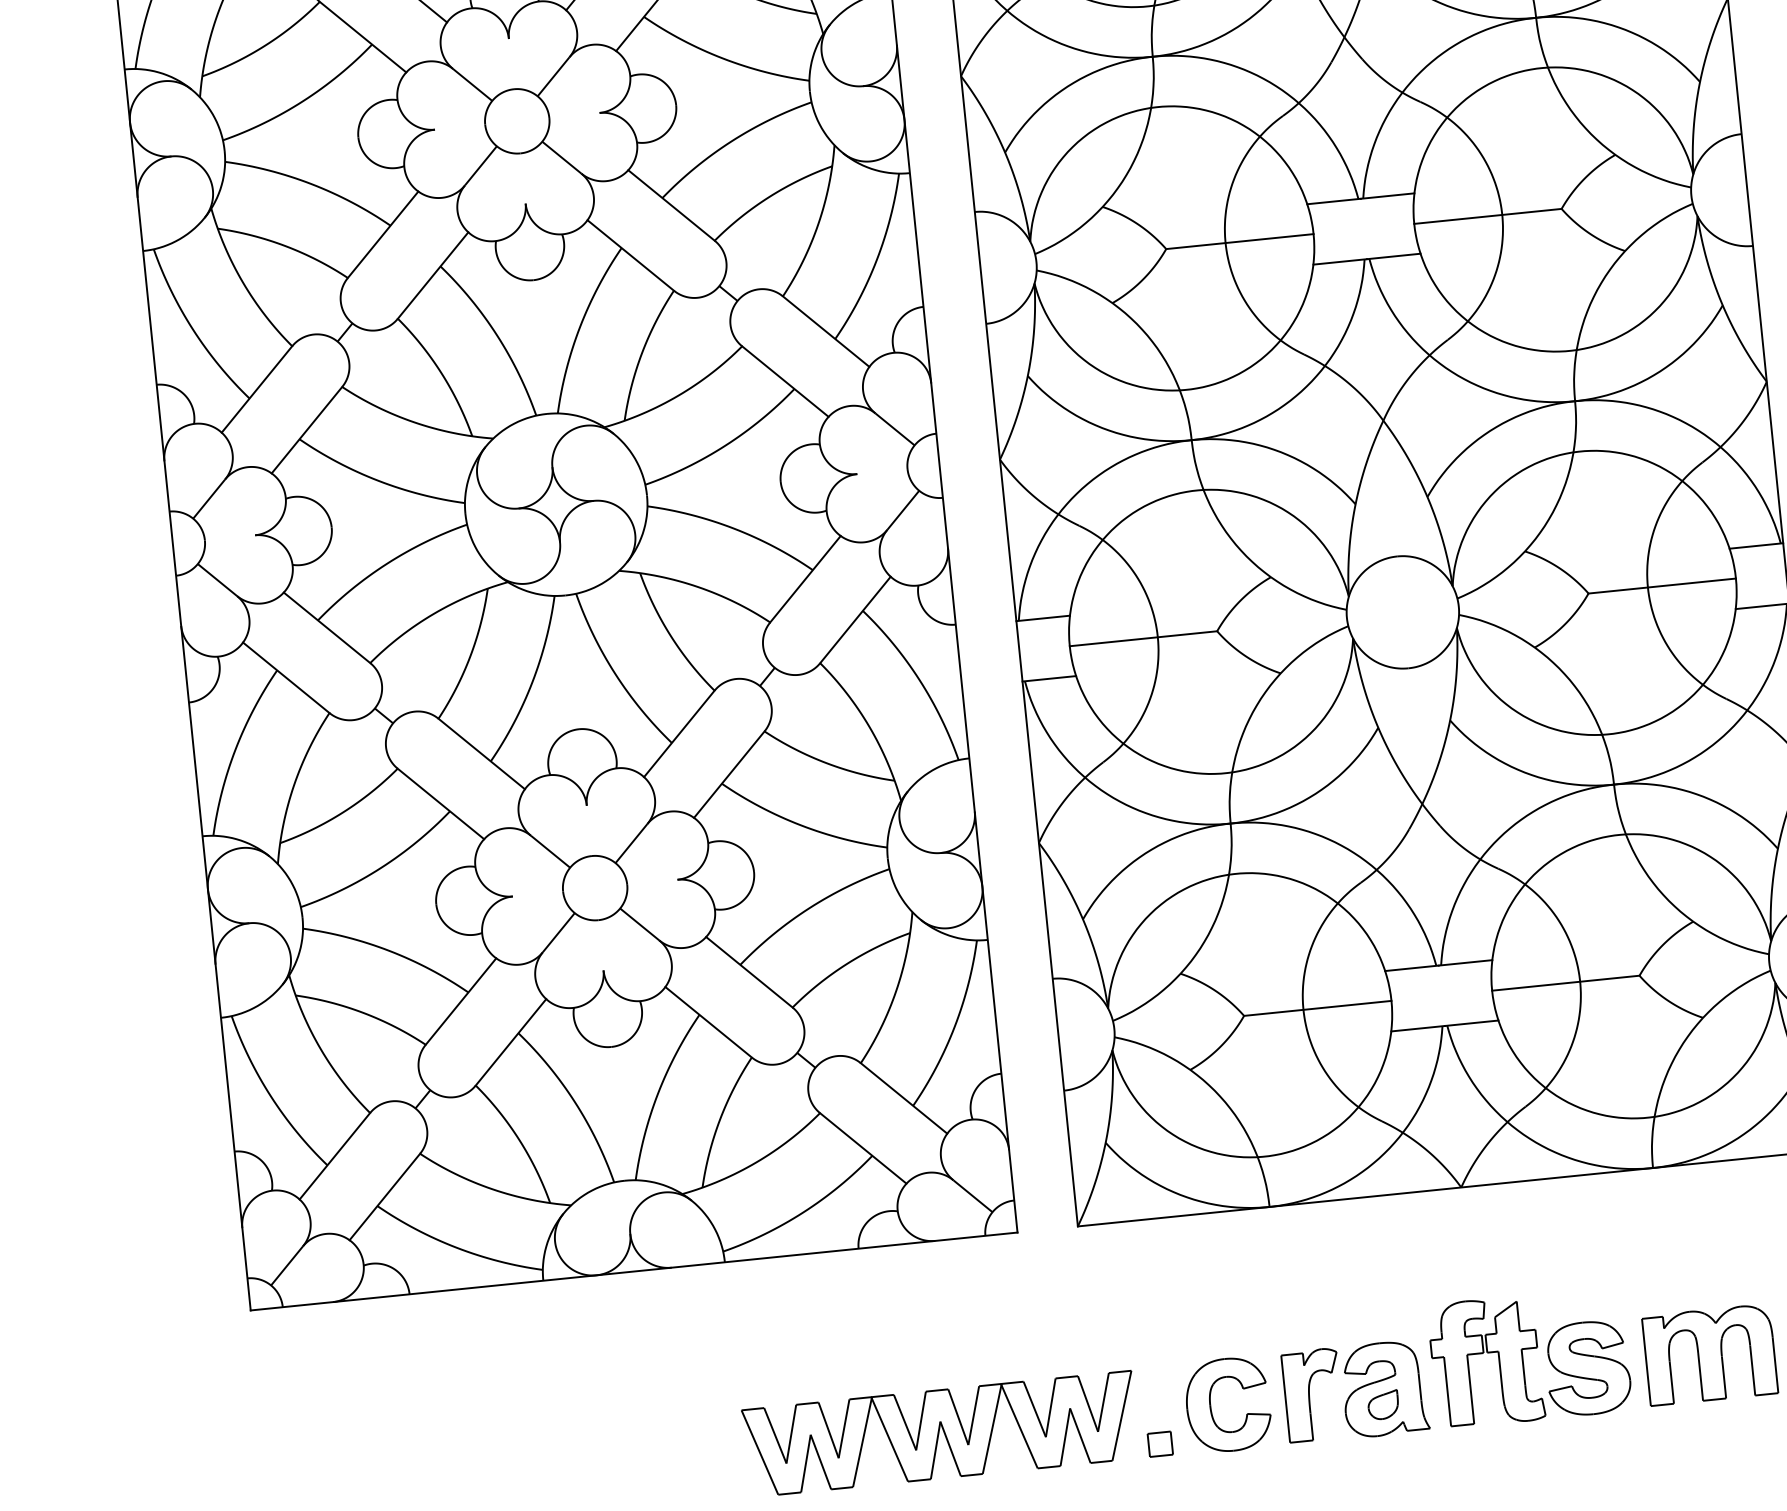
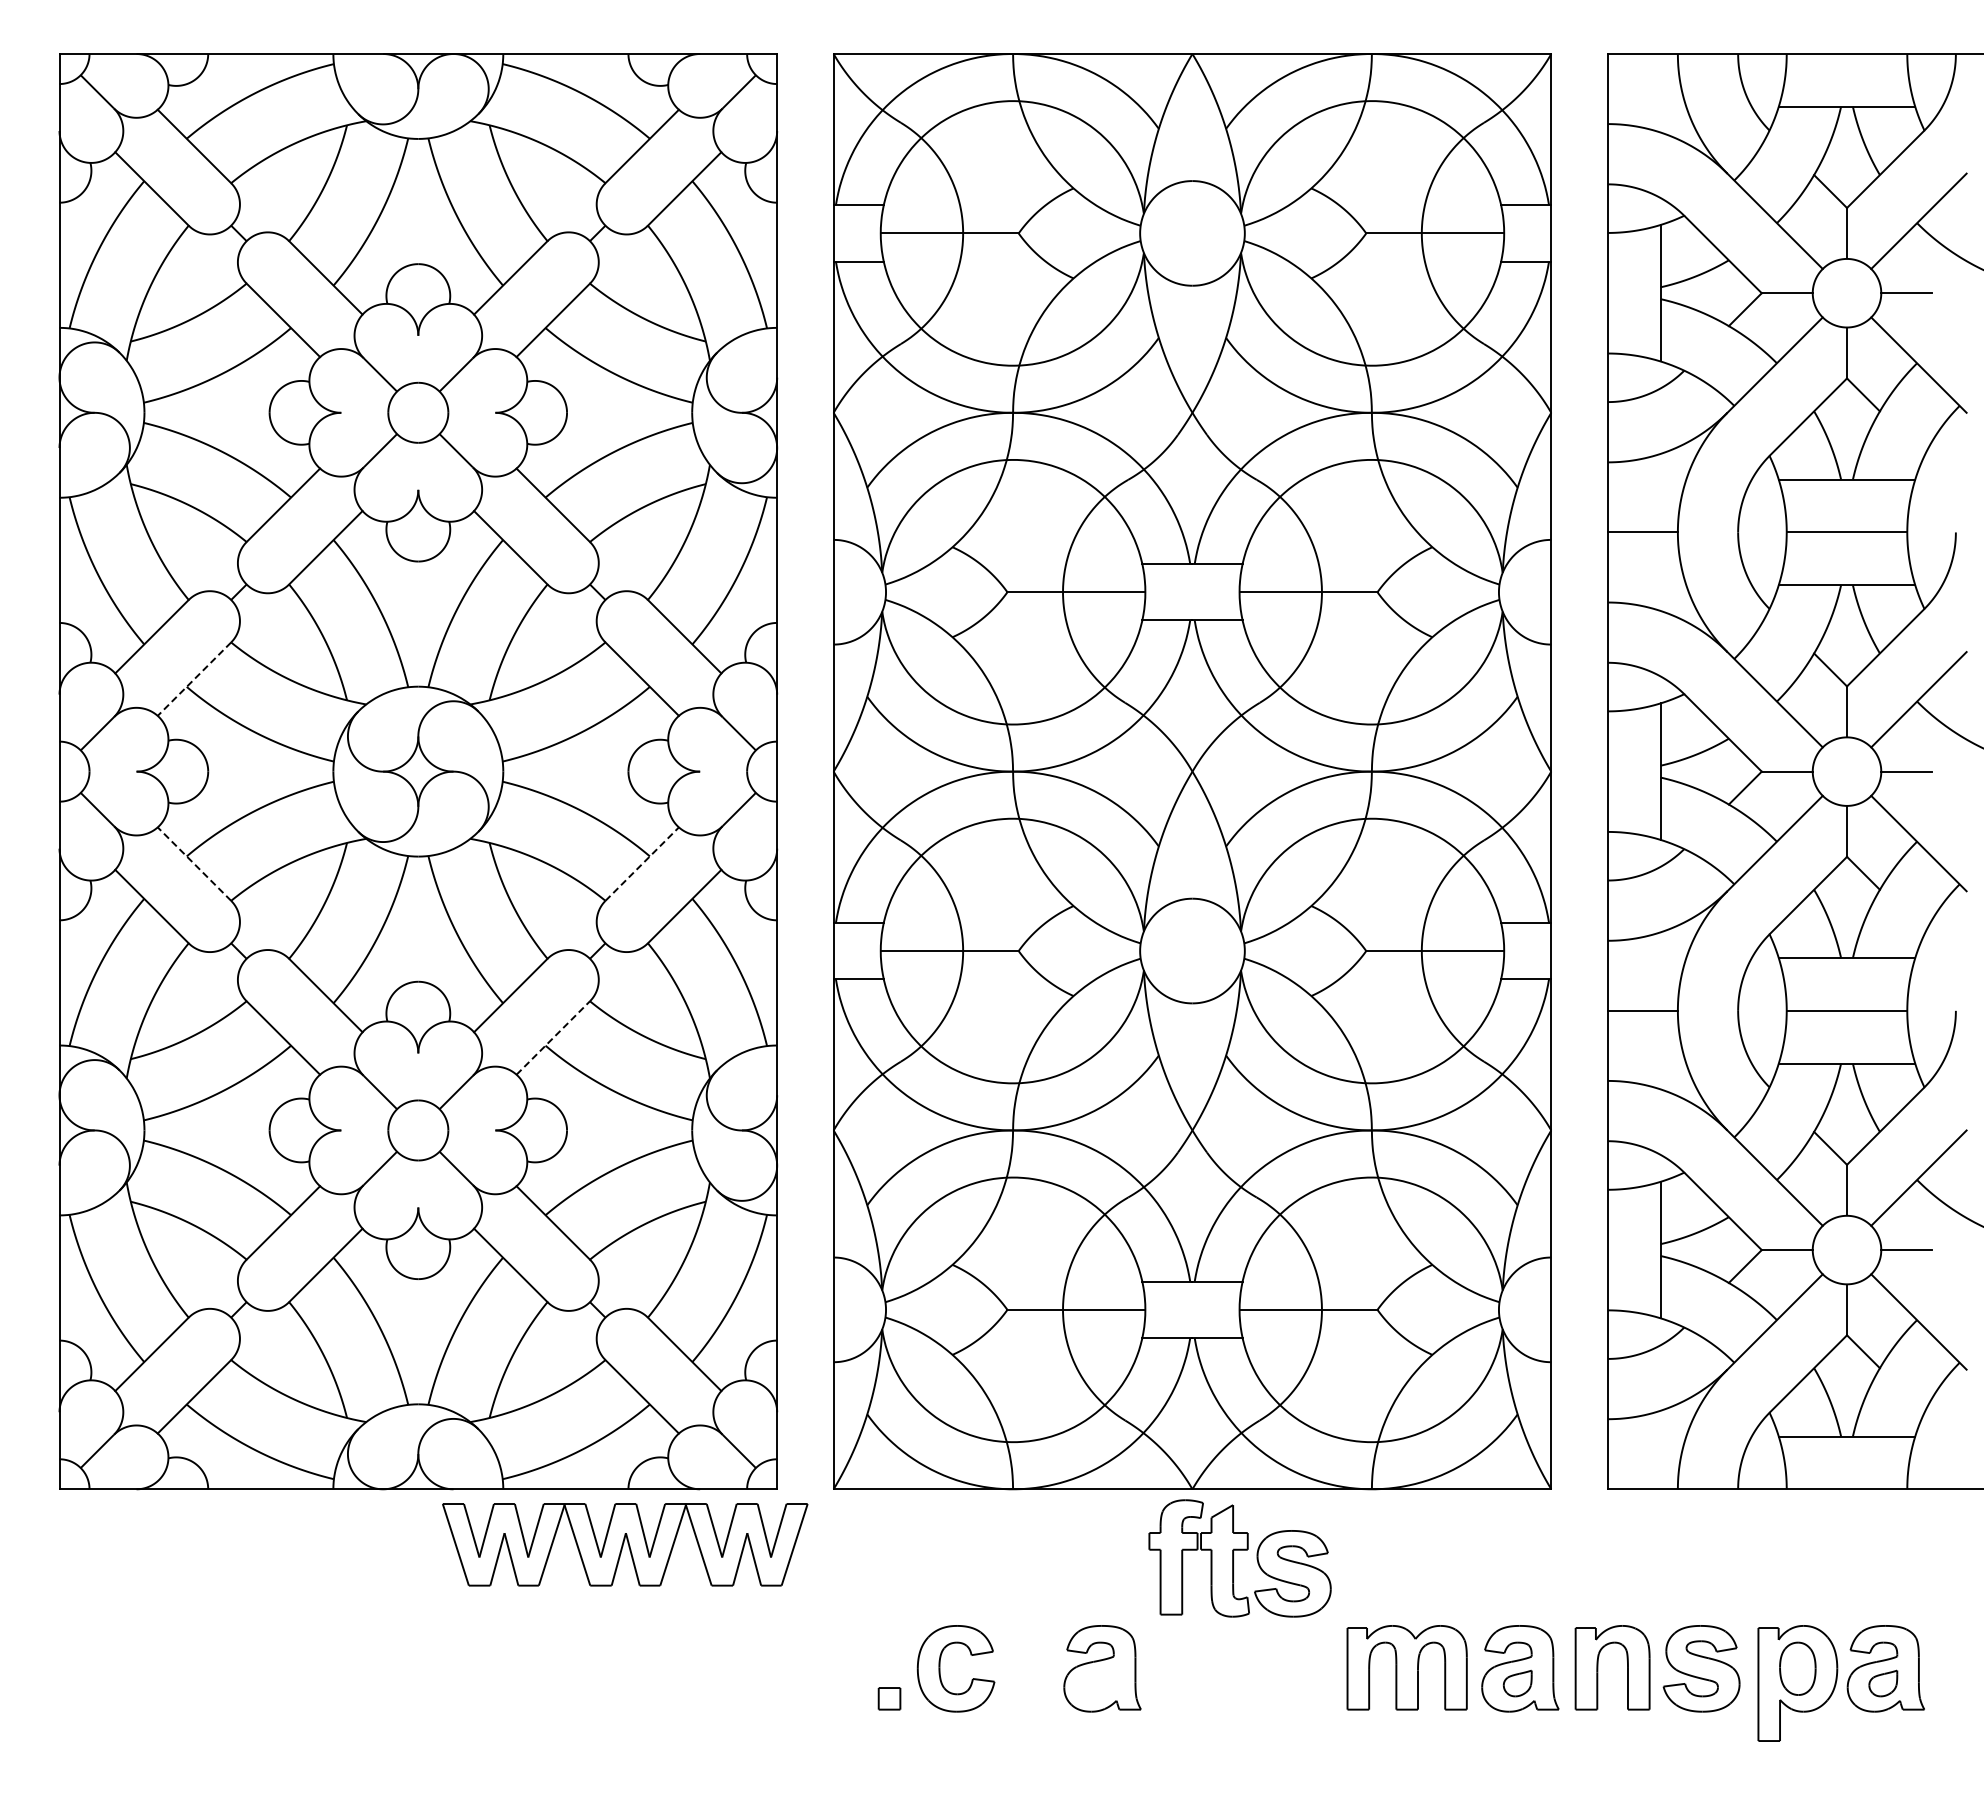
line: (307, 430) -> (194, 679), solid -> dashed
line: (805, 579) -> (642, 864), solid -> dashed
line: (327, 628) -> (194, 864), solid -> dashed
line: (729, 774) -> (553, 1037), solid -> dashed
part: (1529, 1357) -> (1239, 1558), moved
part: (1312, 1394) -> (1035, 1667), removed
part: (1383, 1405) -> (1099, 1683), removed
part: (941, 1433) -> (625, 1544), moved

